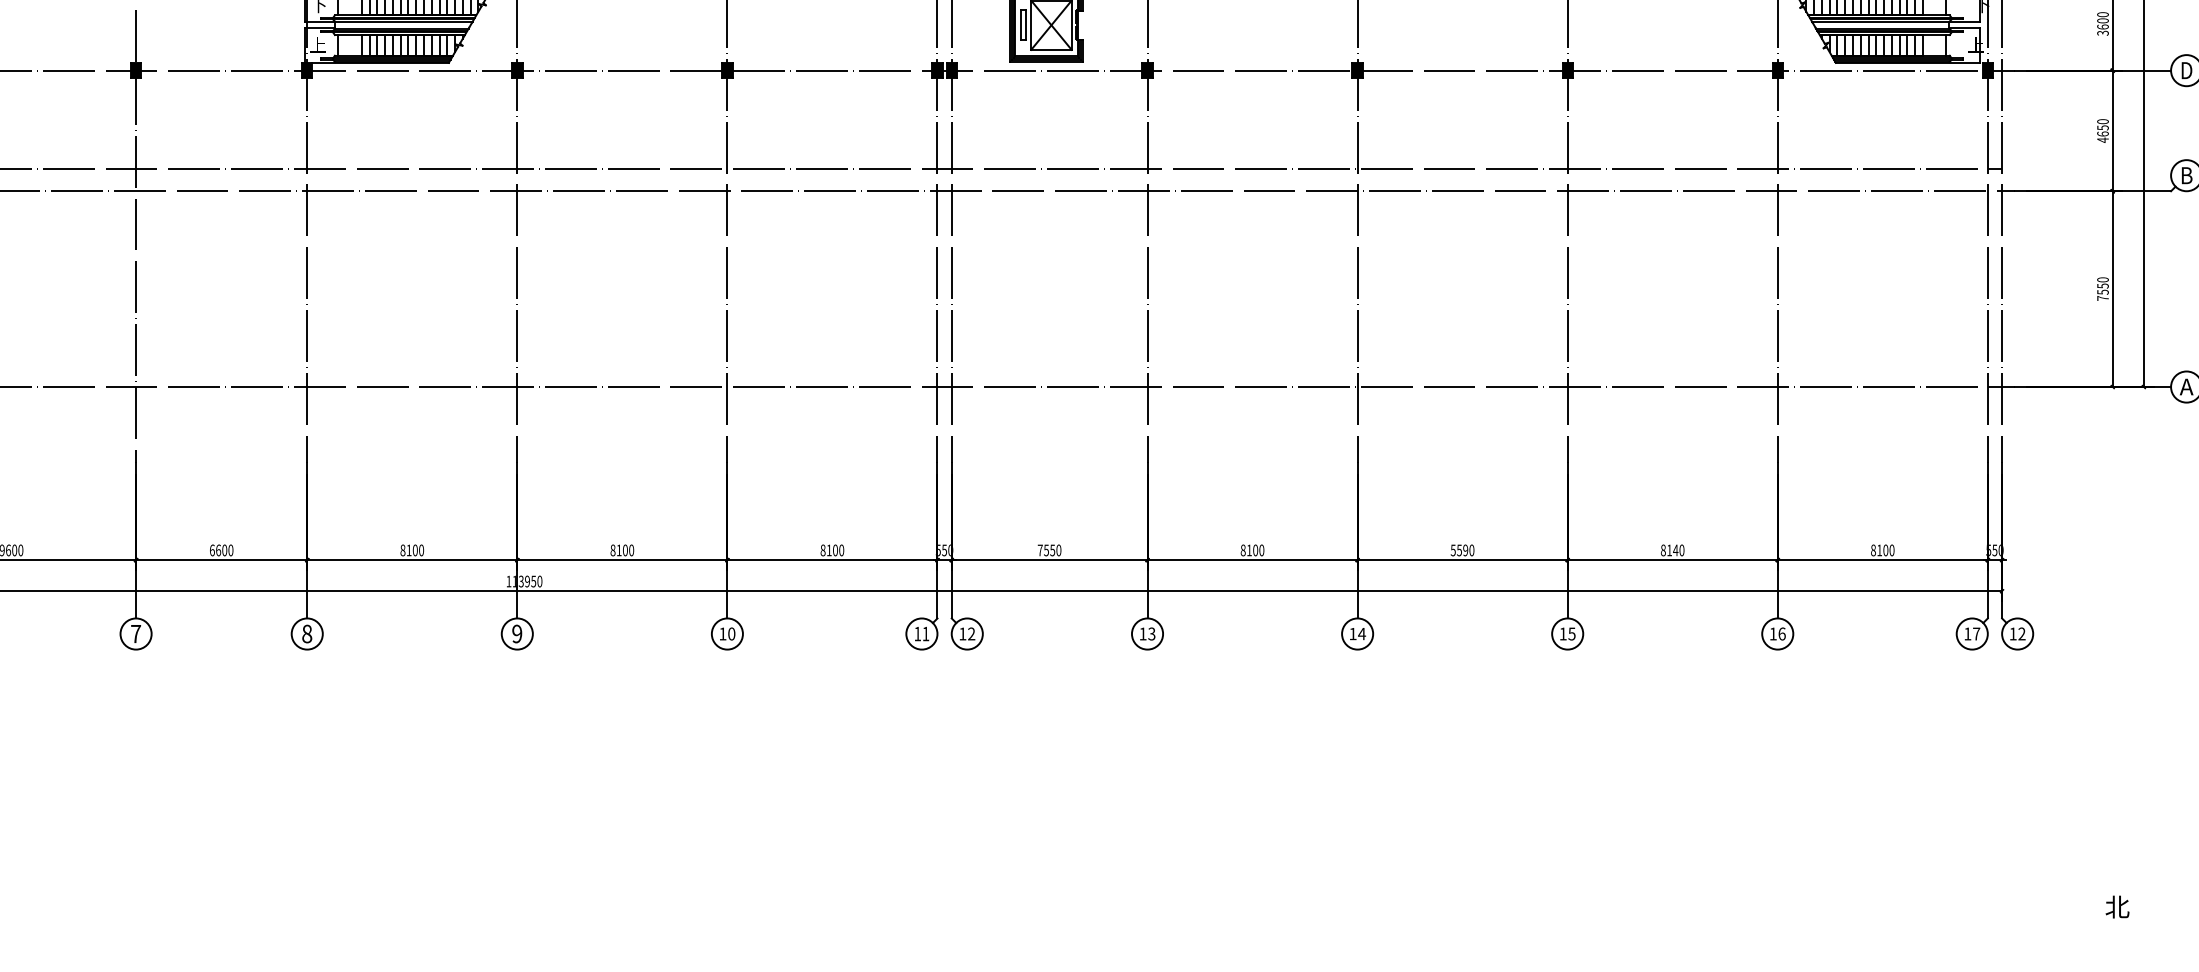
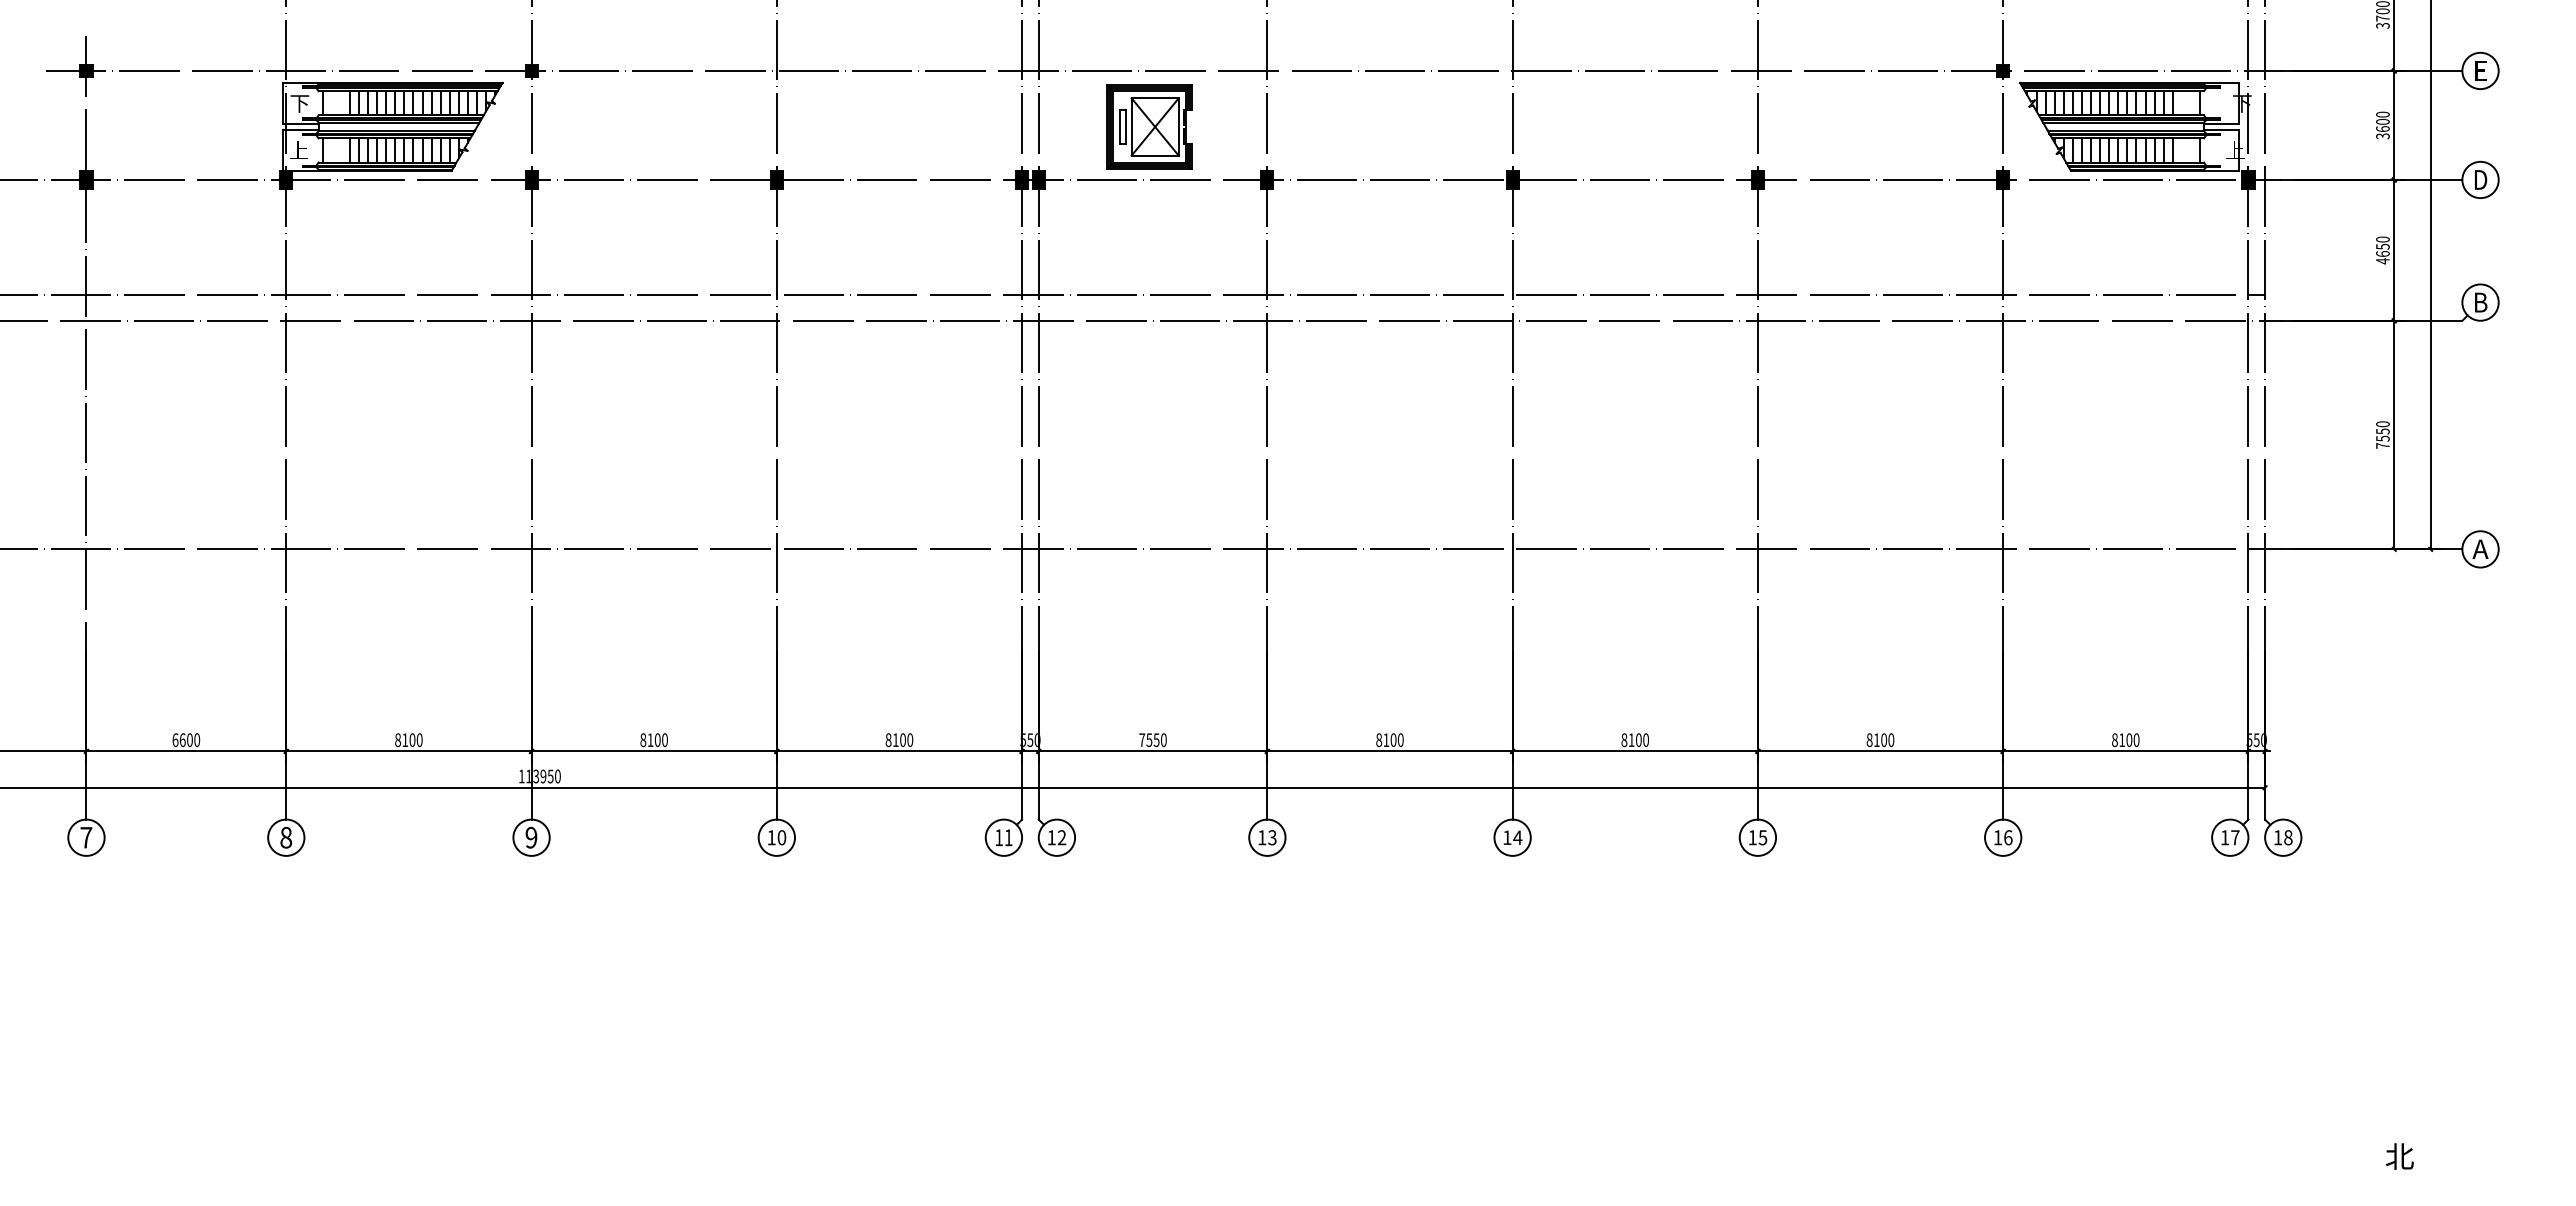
text: (1459, 550) -> (1631, 740), 5590 -> 8100
text: (1675, 550) -> (1883, 740), 8140 -> 8100
text: (2022, 633) -> (2288, 837), 12 -> 18

